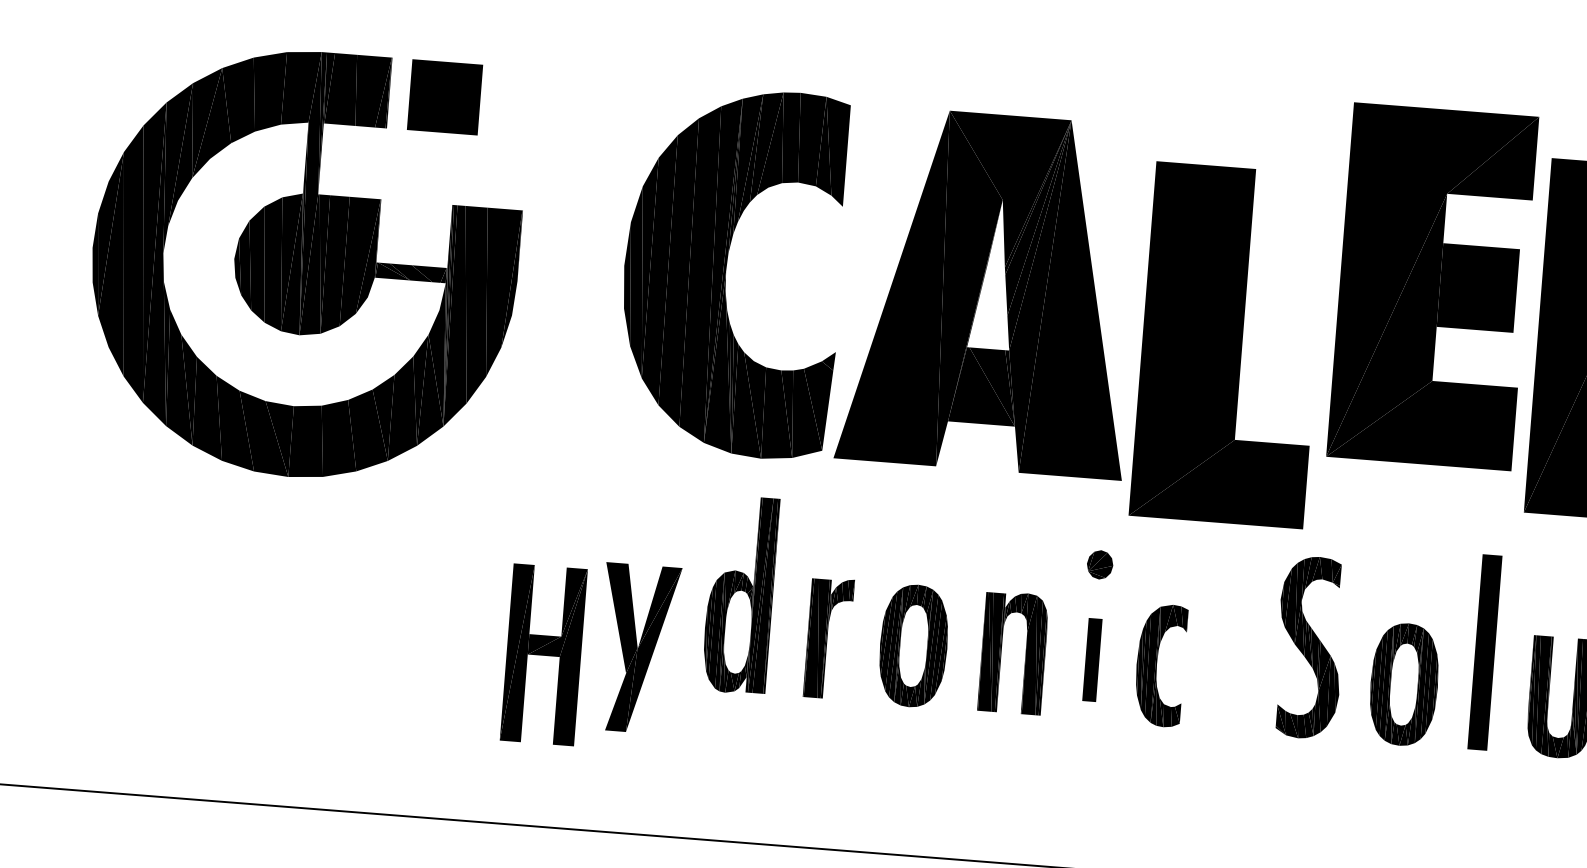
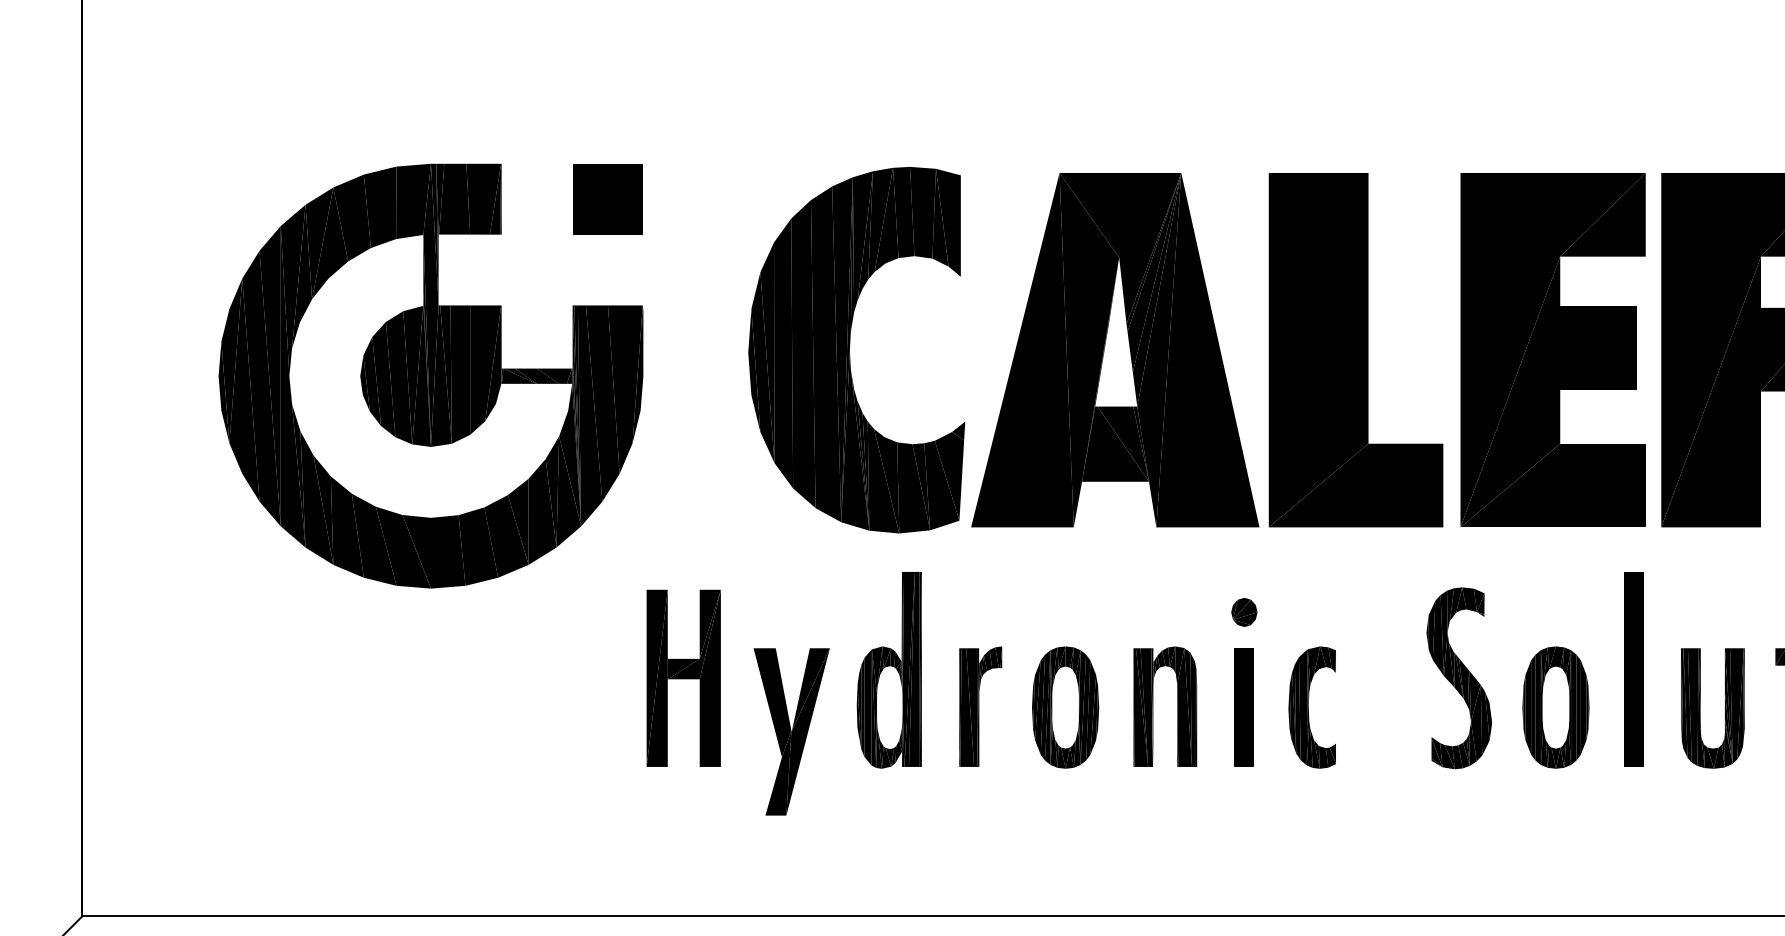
part: (444, 97) -> (607, 199), moved
part: (1432, 286) -> (1552, 349), moved
part: (1229, 345) -> (1355, 350), moved
part: (543, 653) -> (683, 677), moved
part: (1091, 659) -> (1243, 707), size x1.43

